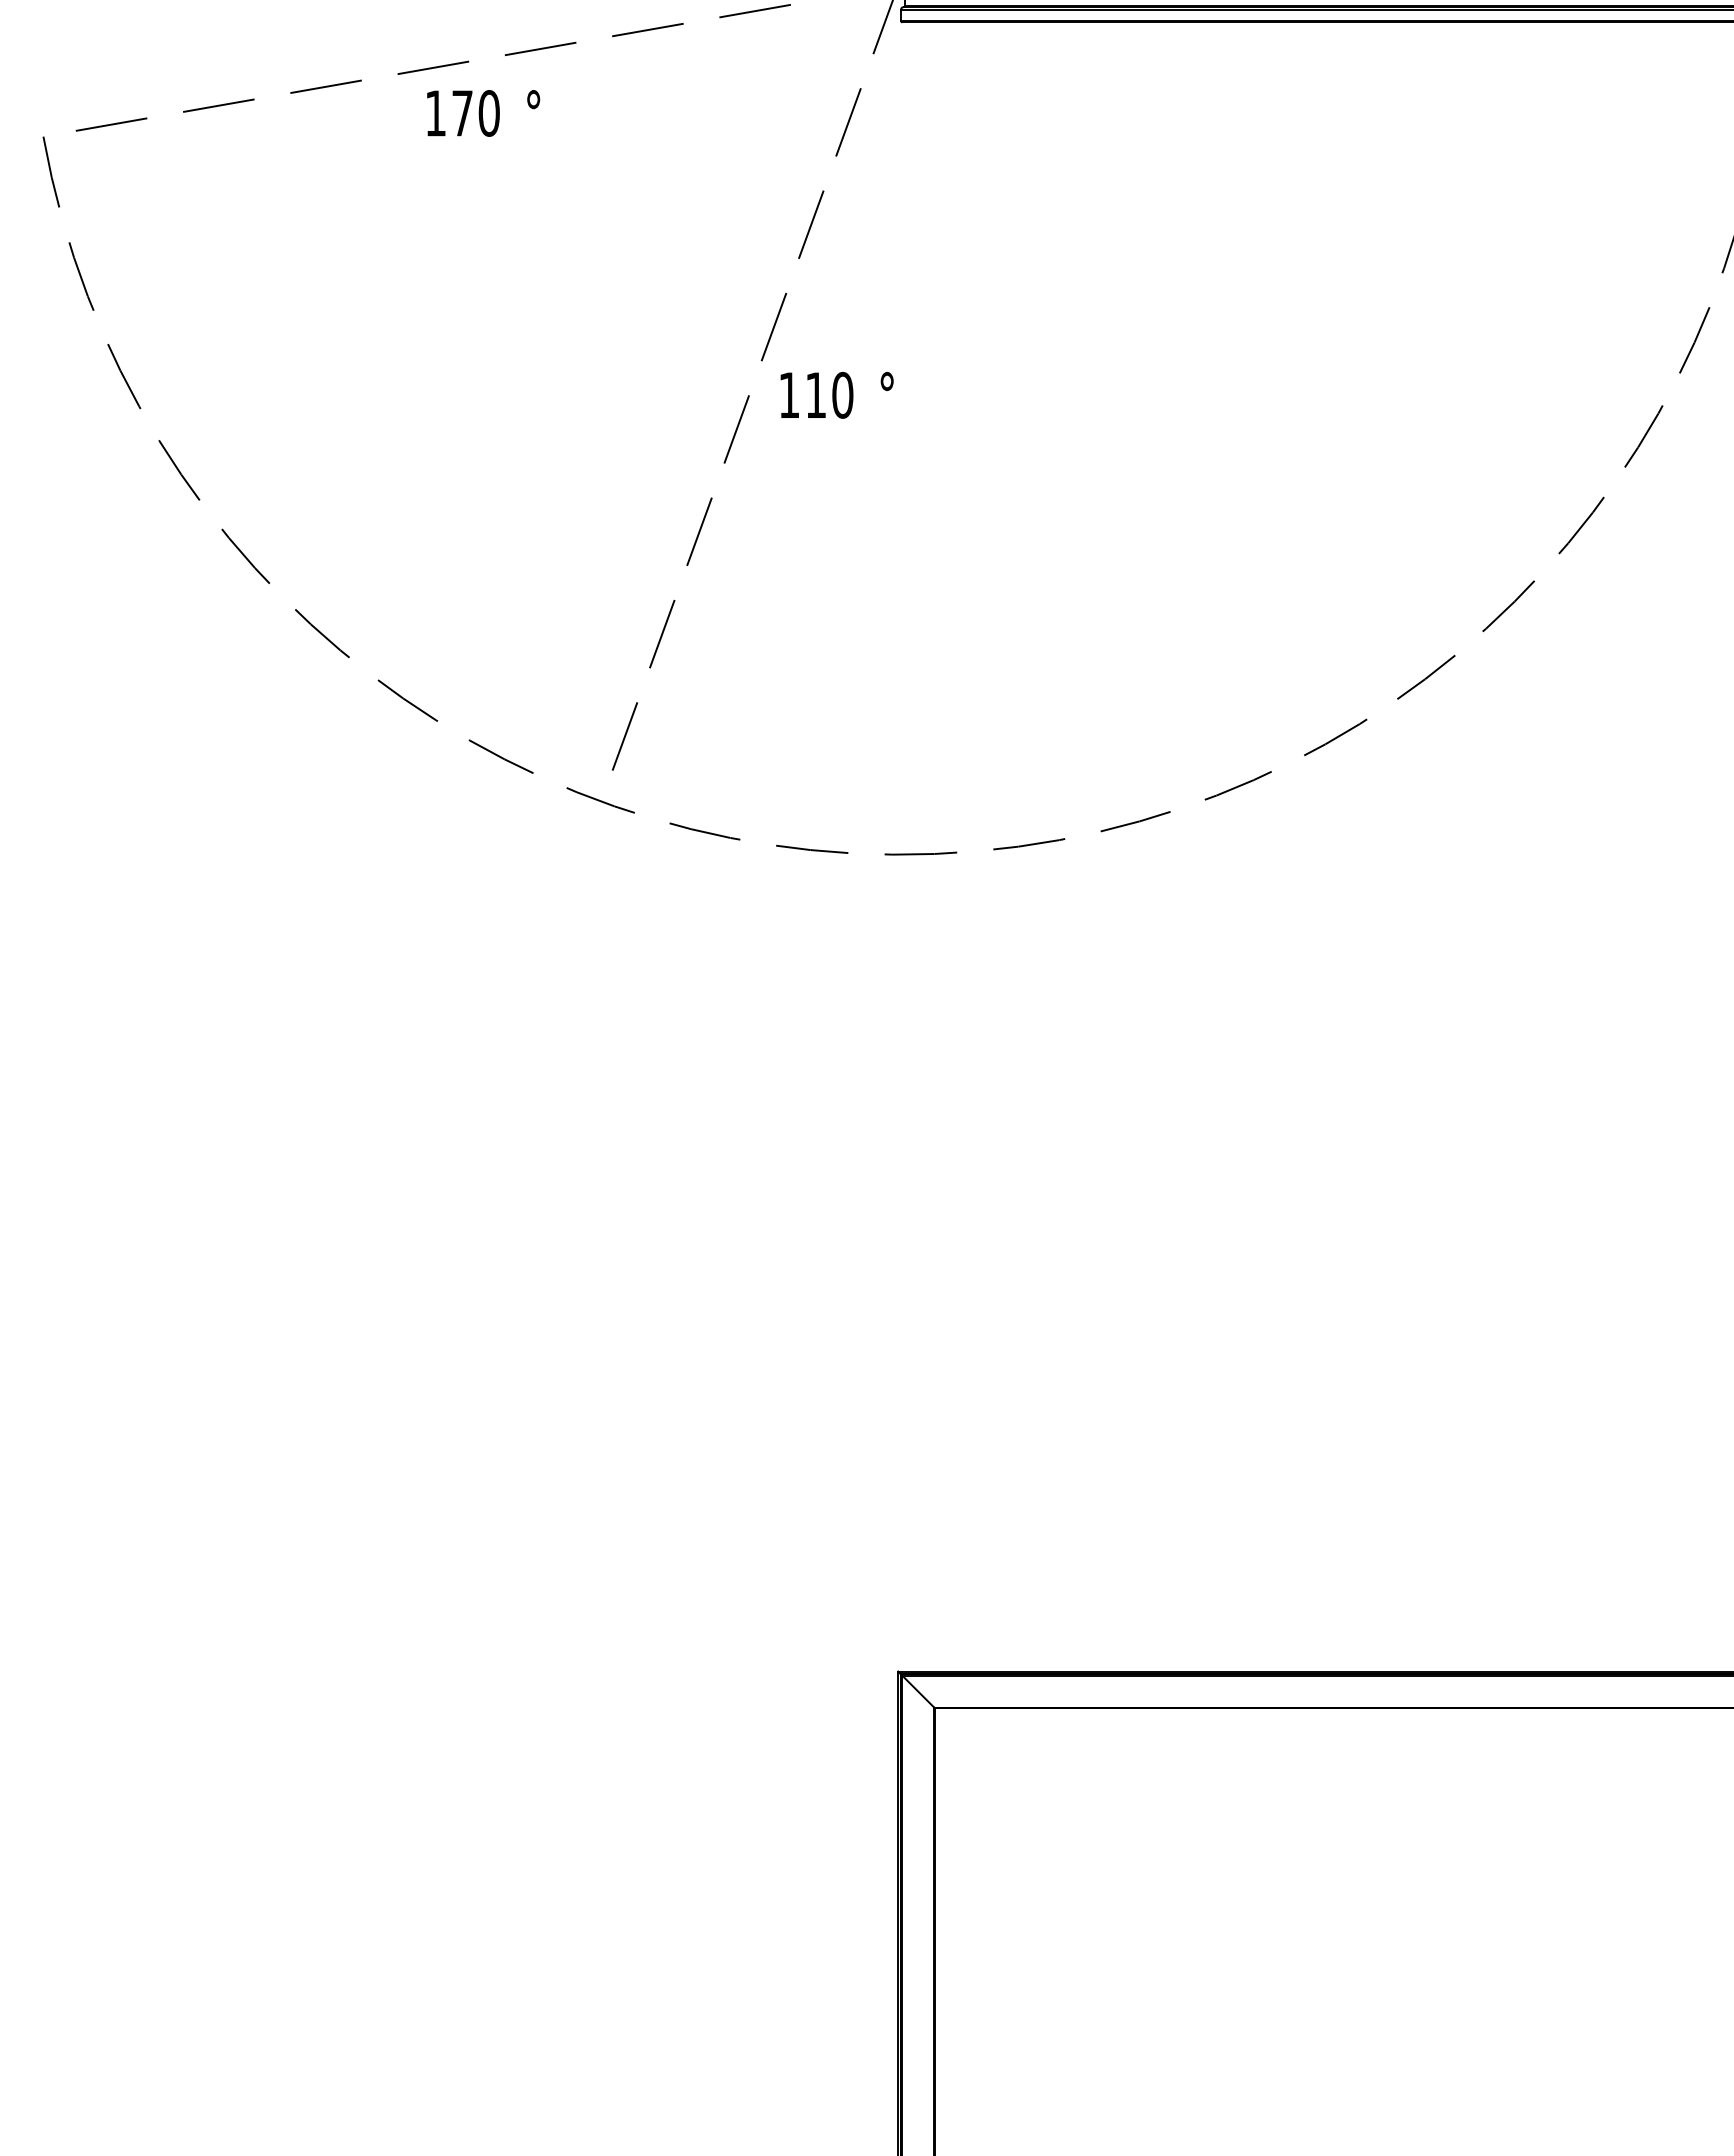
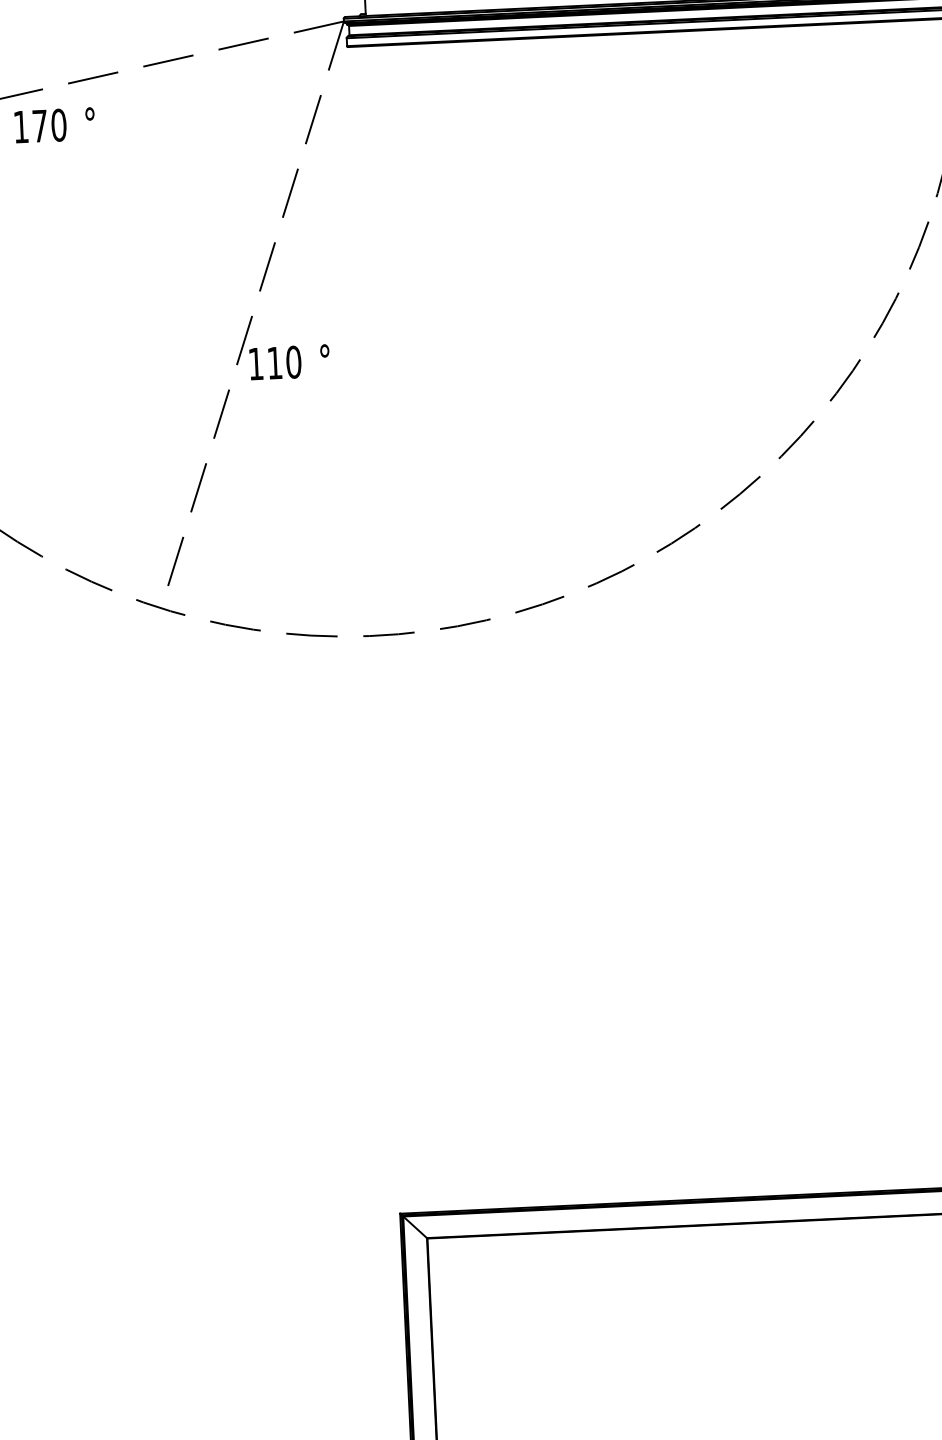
text: (836, 395) -> (289, 362), moved

